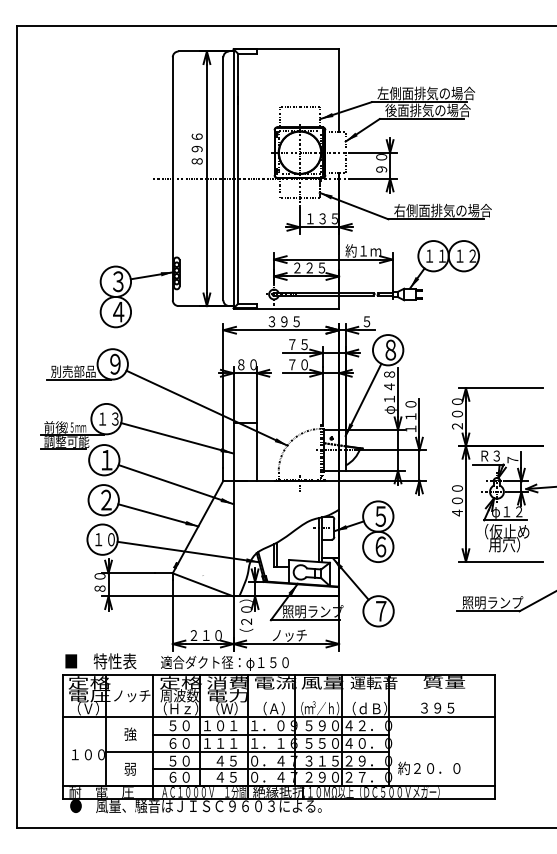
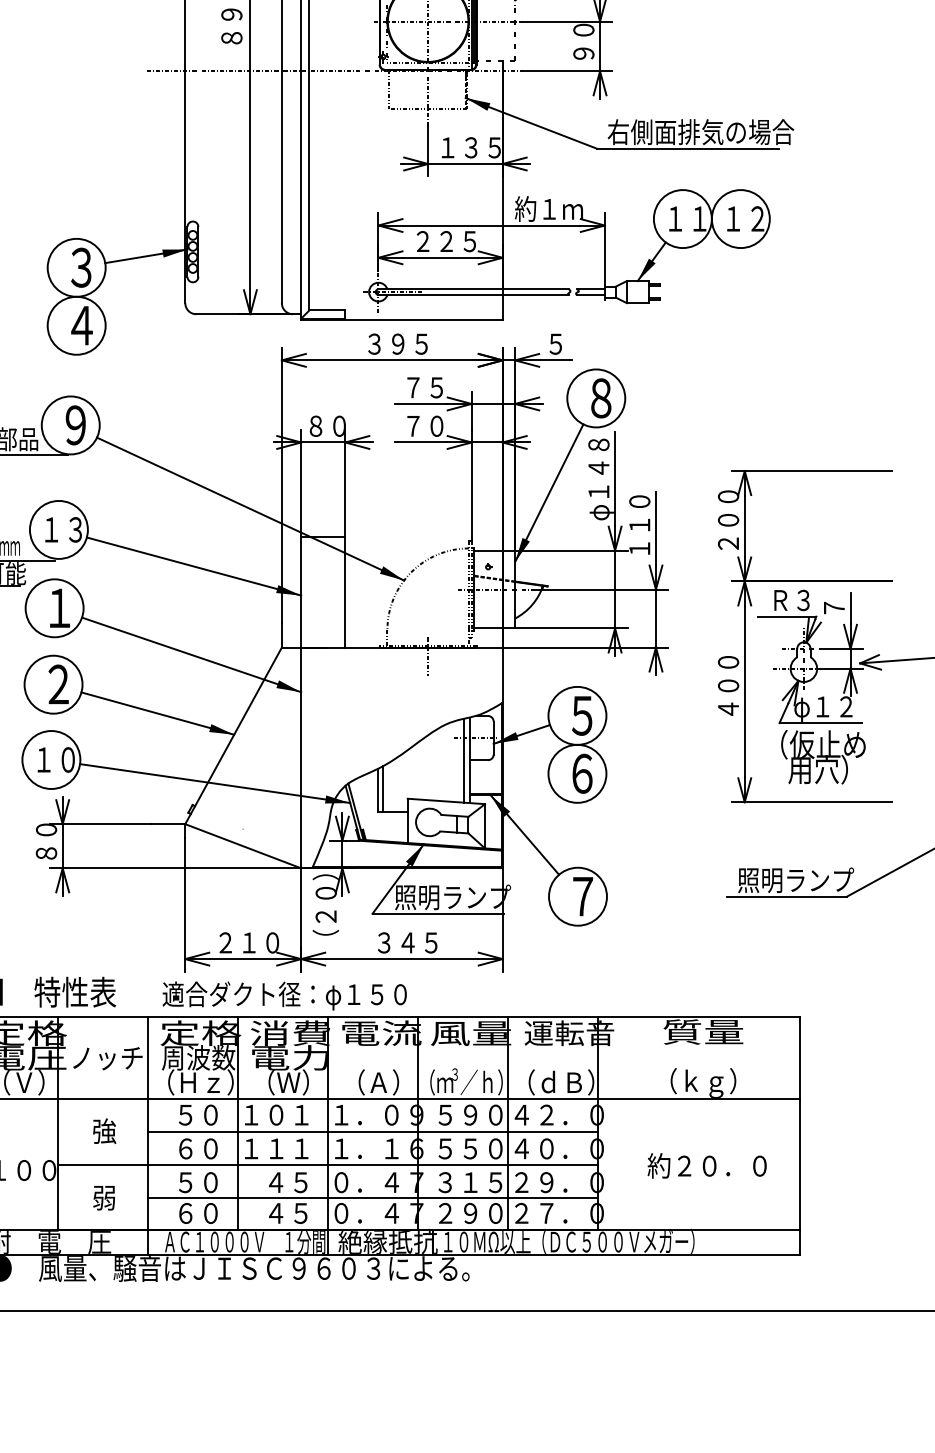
text: (289, 635) -> (408, 942), ノッチ -> ３４５
text: (441, 708) -> (698, 1082), ３９５ -> （ｋｇ）
text: (429, 767) -> (707, 1164), moved

